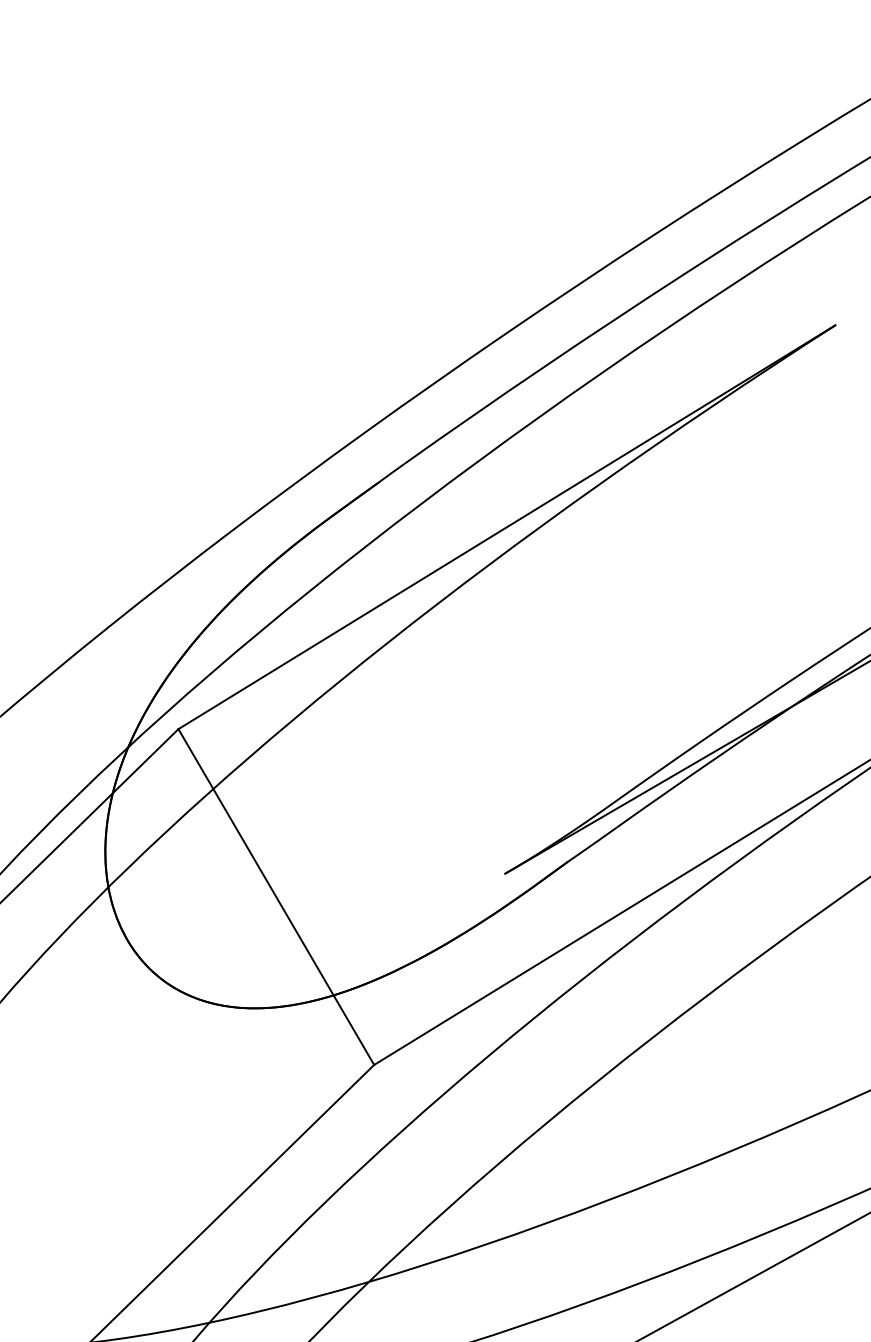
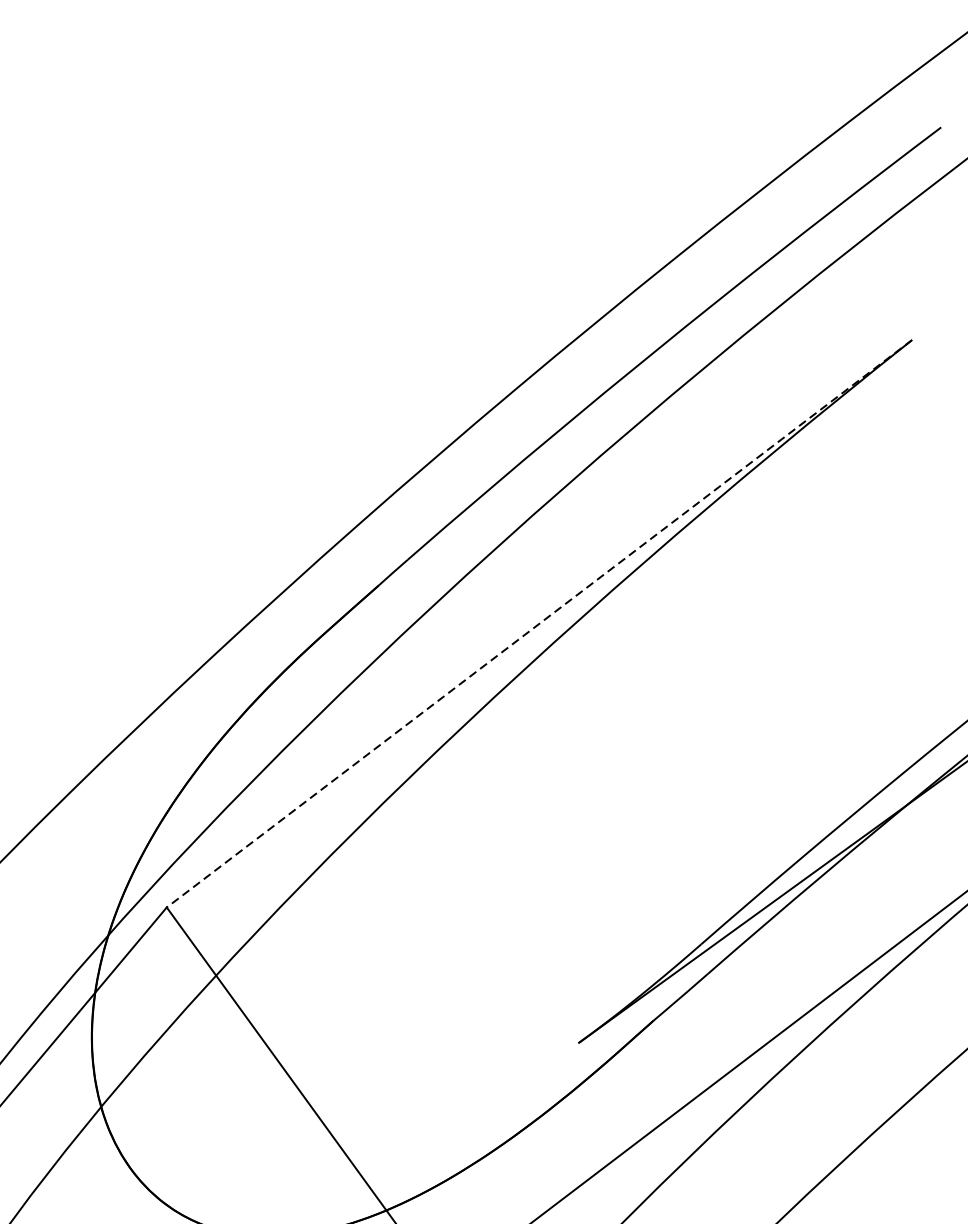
line: (506, 527) -> (538, 624), solid -> dashed

